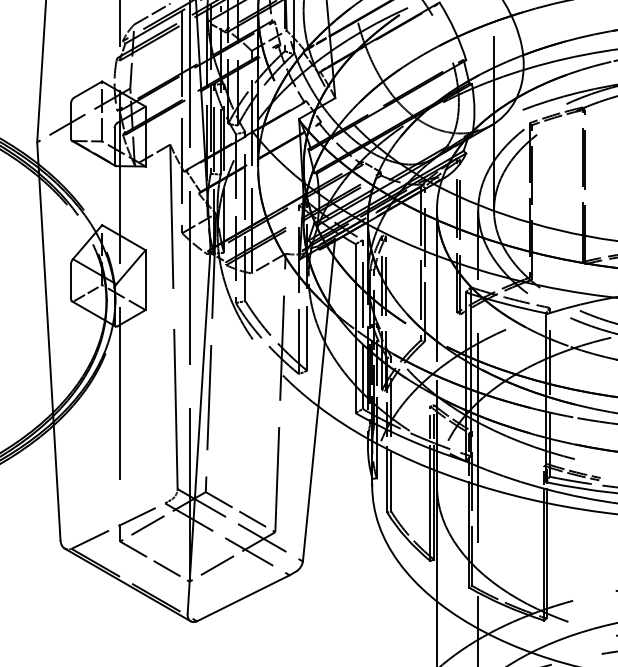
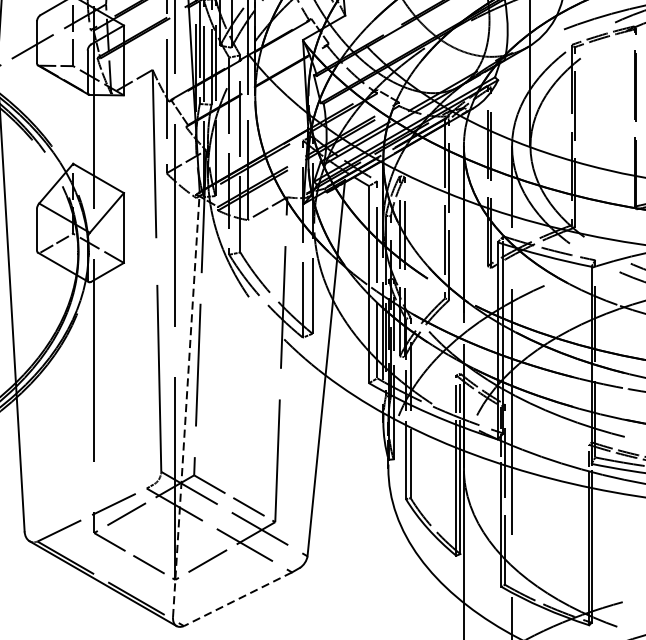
line: (199, 430) -> (186, 403), solid -> dashed
line: (243, 598) -> (238, 599), solid -> dashed

